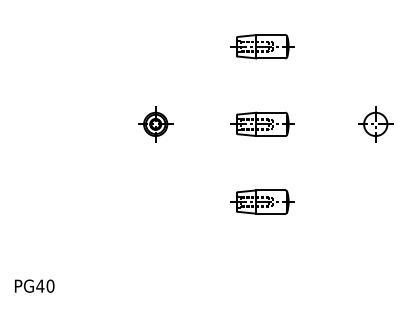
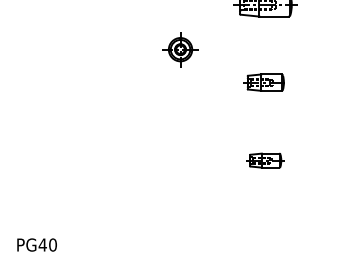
part: (262, 123) -> (265, 81), size x0.7
part: (155, 124) -> (180, 49), moved
part: (262, 201) -> (265, 160), size x0.6

